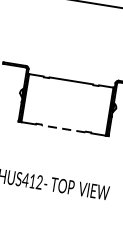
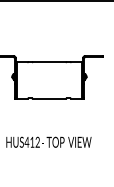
line: (63, 129) -> (49, 99), dashed -> solid

